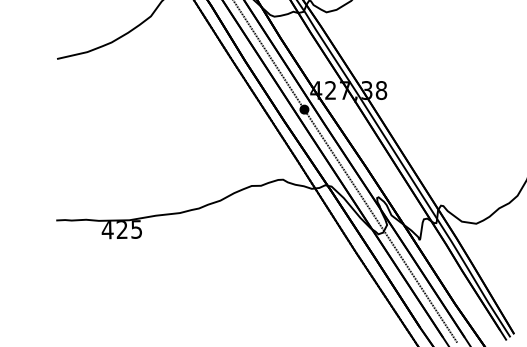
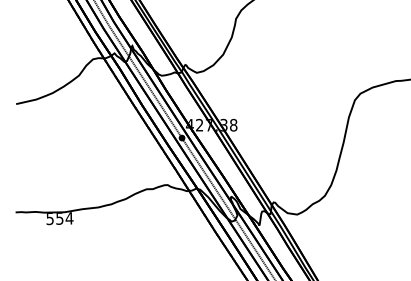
text: (121, 229) -> (59, 218), 425 -> 554

